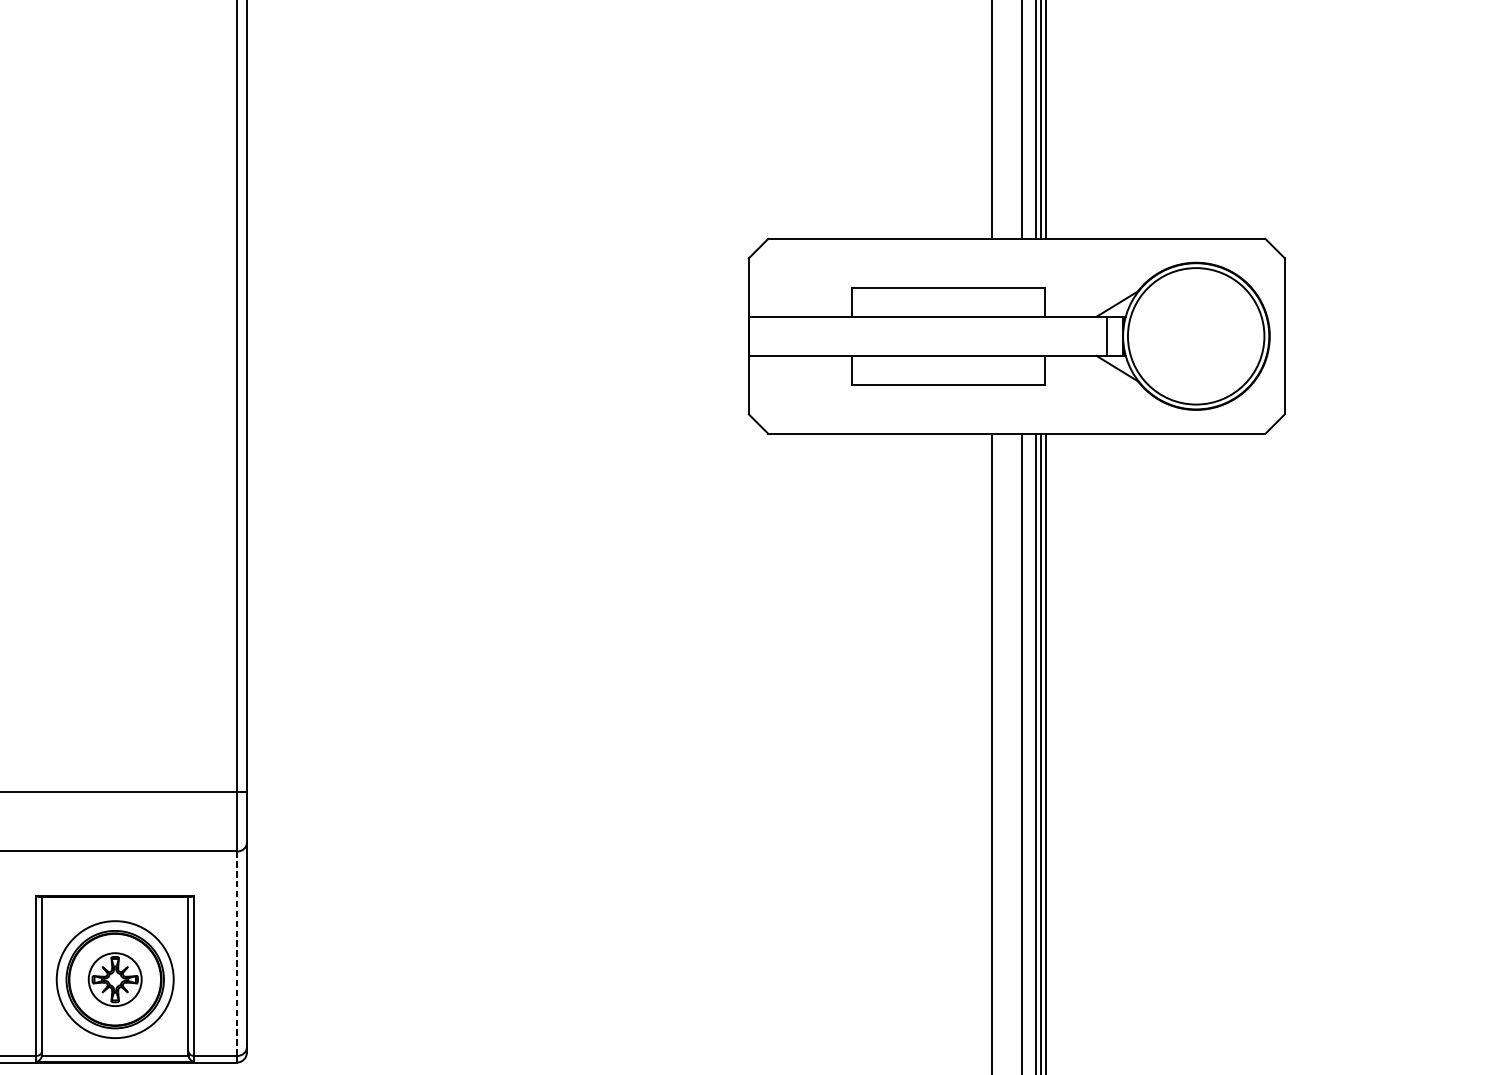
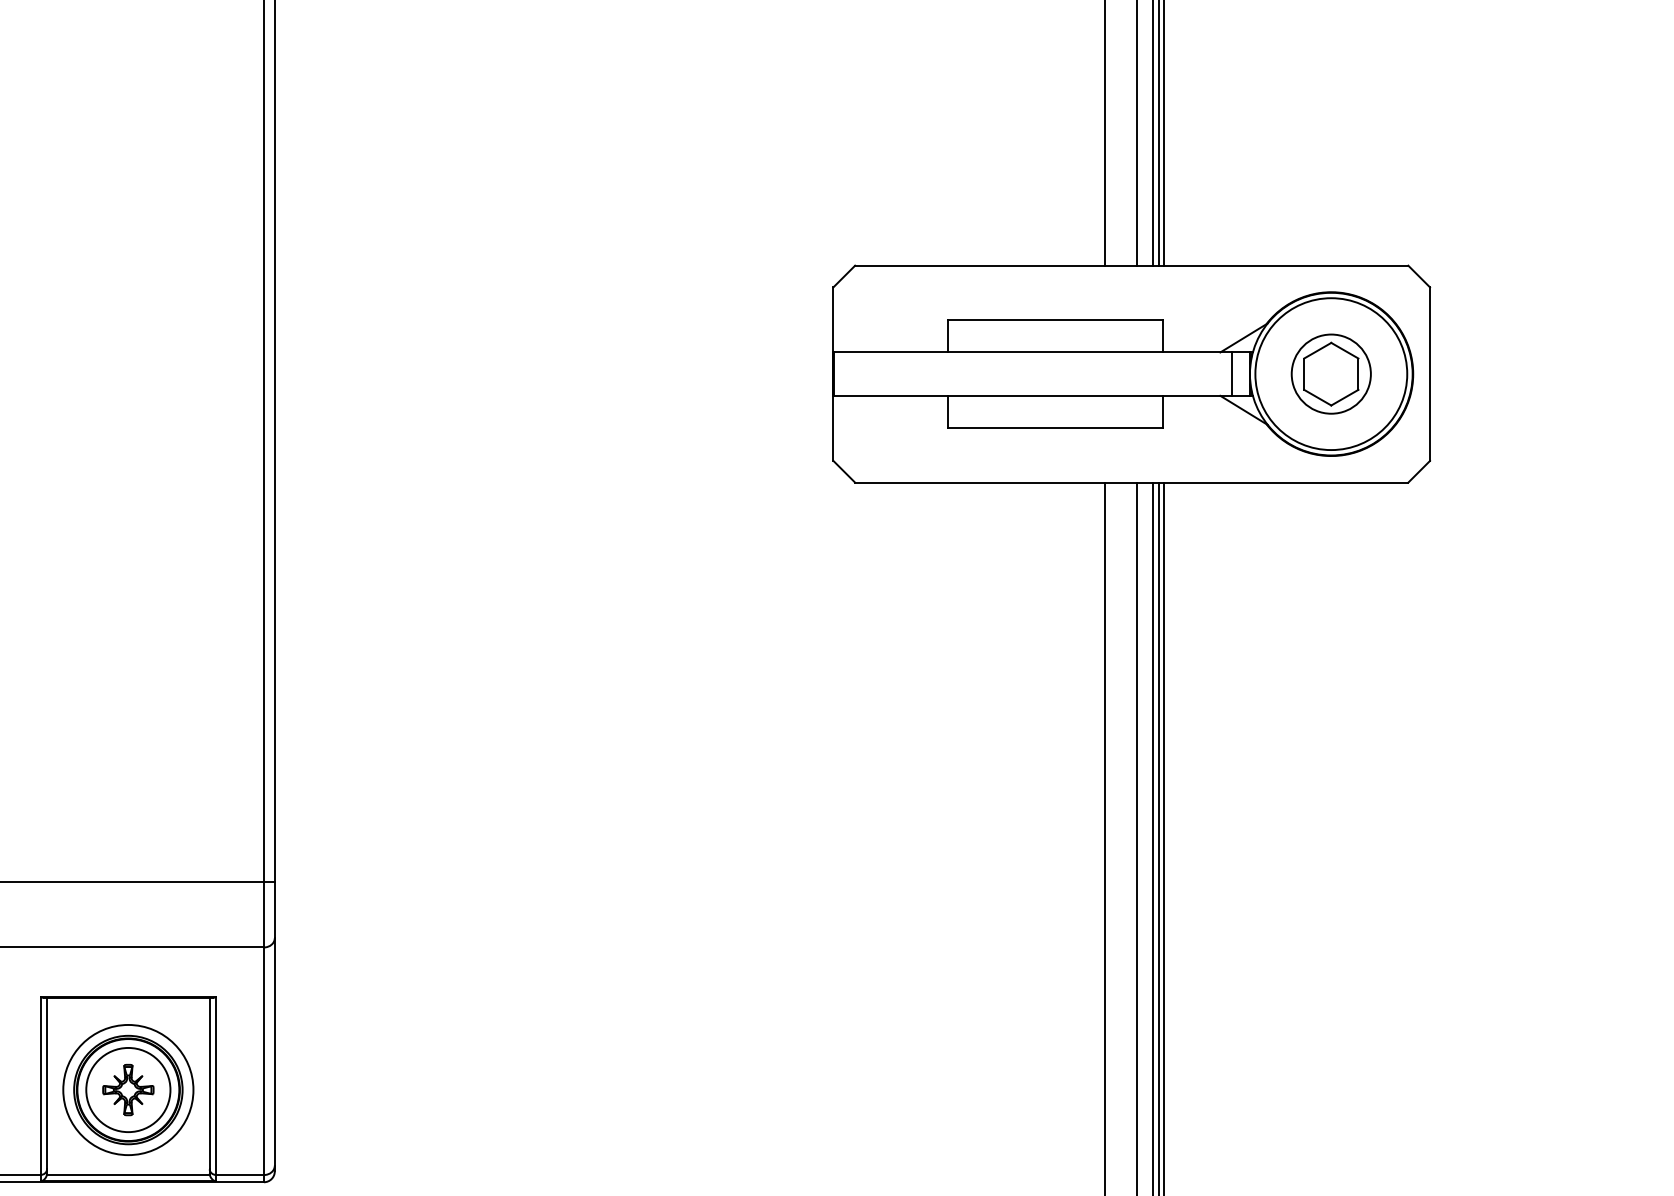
part: (1195, 335) -> (1330, 373), added
line: (236, 954) -> (263, 1061), dashed -> solid
circle: (115, 979) -> (128, 1089), size x1.43

